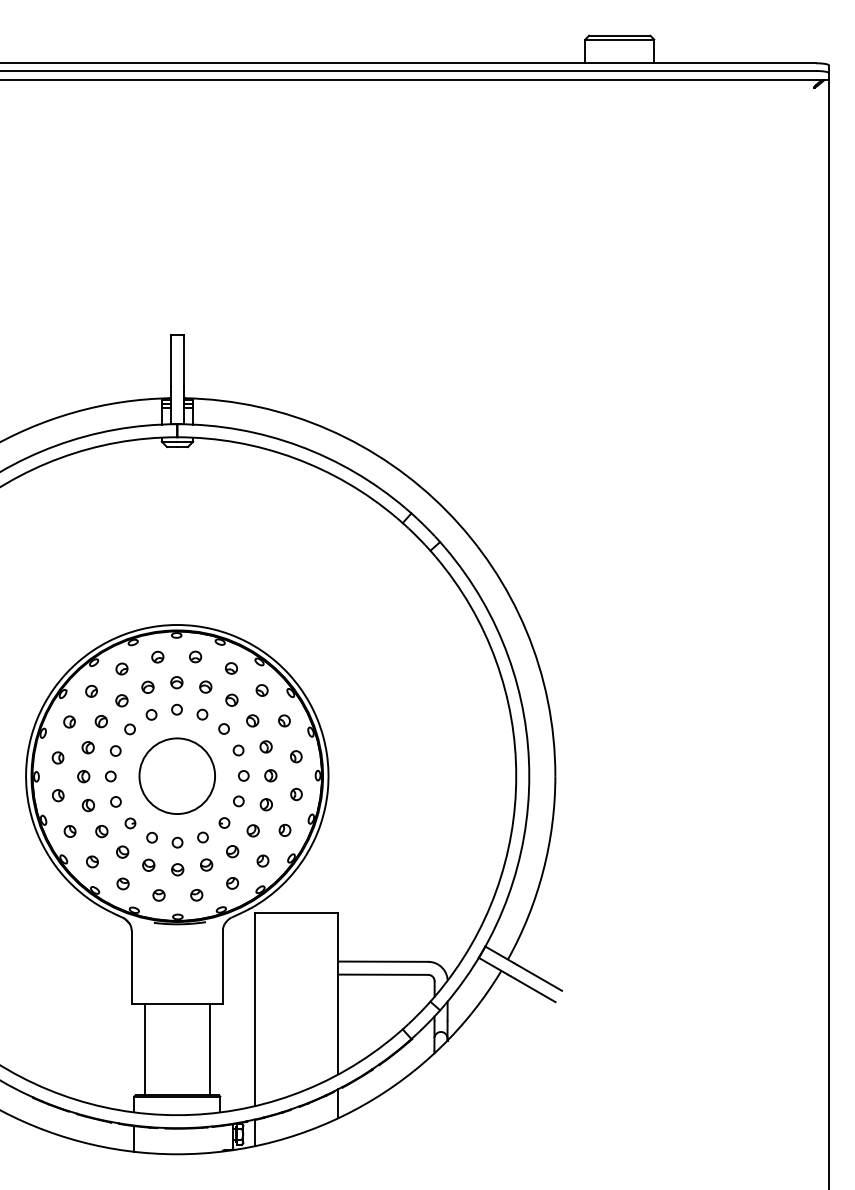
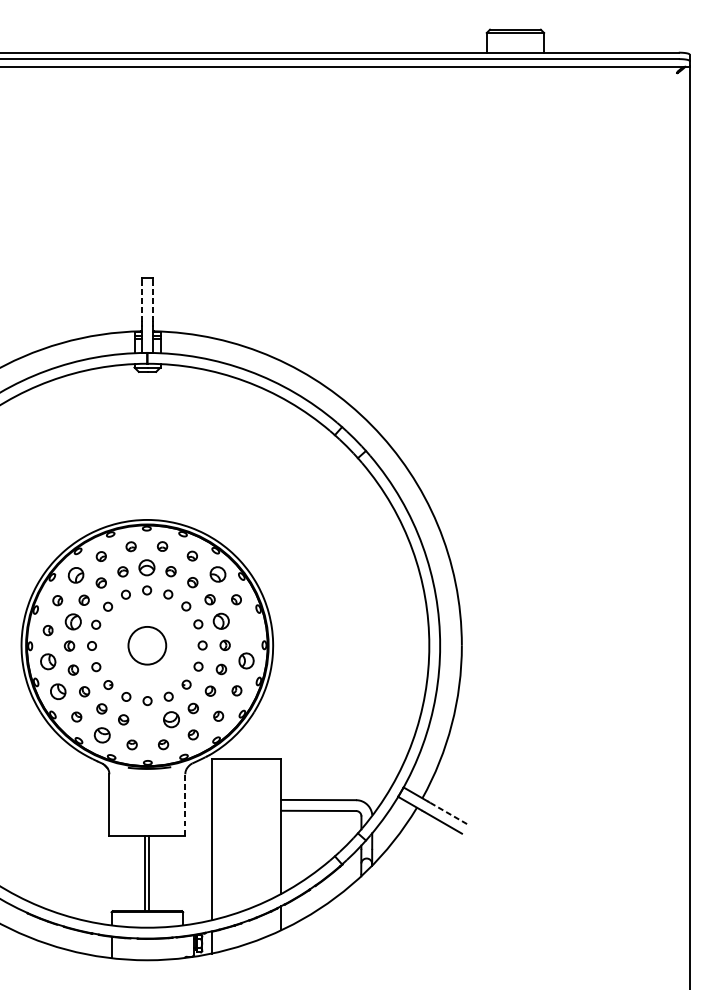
line: (170, 361) -> (141, 300), solid -> dashed
line: (183, 361) -> (152, 300), solid -> dashed
part: (176, 682) -> (146, 567), size x1.6
part: (91, 690) -> (75, 574), size x1.6
part: (261, 690) -> (217, 574), size x1.6
part: (265, 746) -> (220, 621), size x1.6
part: (87, 747) -> (72, 621), size x1.6
part: (296, 756) -> (246, 629), removed
circle: (177, 776) -> (147, 645), size x0.6
part: (296, 794) -> (246, 660), size x1.6
part: (58, 795) -> (48, 661), size x1.6
part: (69, 831) -> (57, 691), size x1.6
part: (206, 864) -> (171, 719), size x1.6
part: (177, 869) -> (147, 723), removed
part: (122, 883) -> (101, 735), size x1.6
line: (222, 967) -> (184, 804), solid -> dashed
line: (539, 977) -> (448, 813), solid -> dashed
line: (144, 1049) -> (149, 873), moved
line: (209, 1049) -> (144, 873), moved

